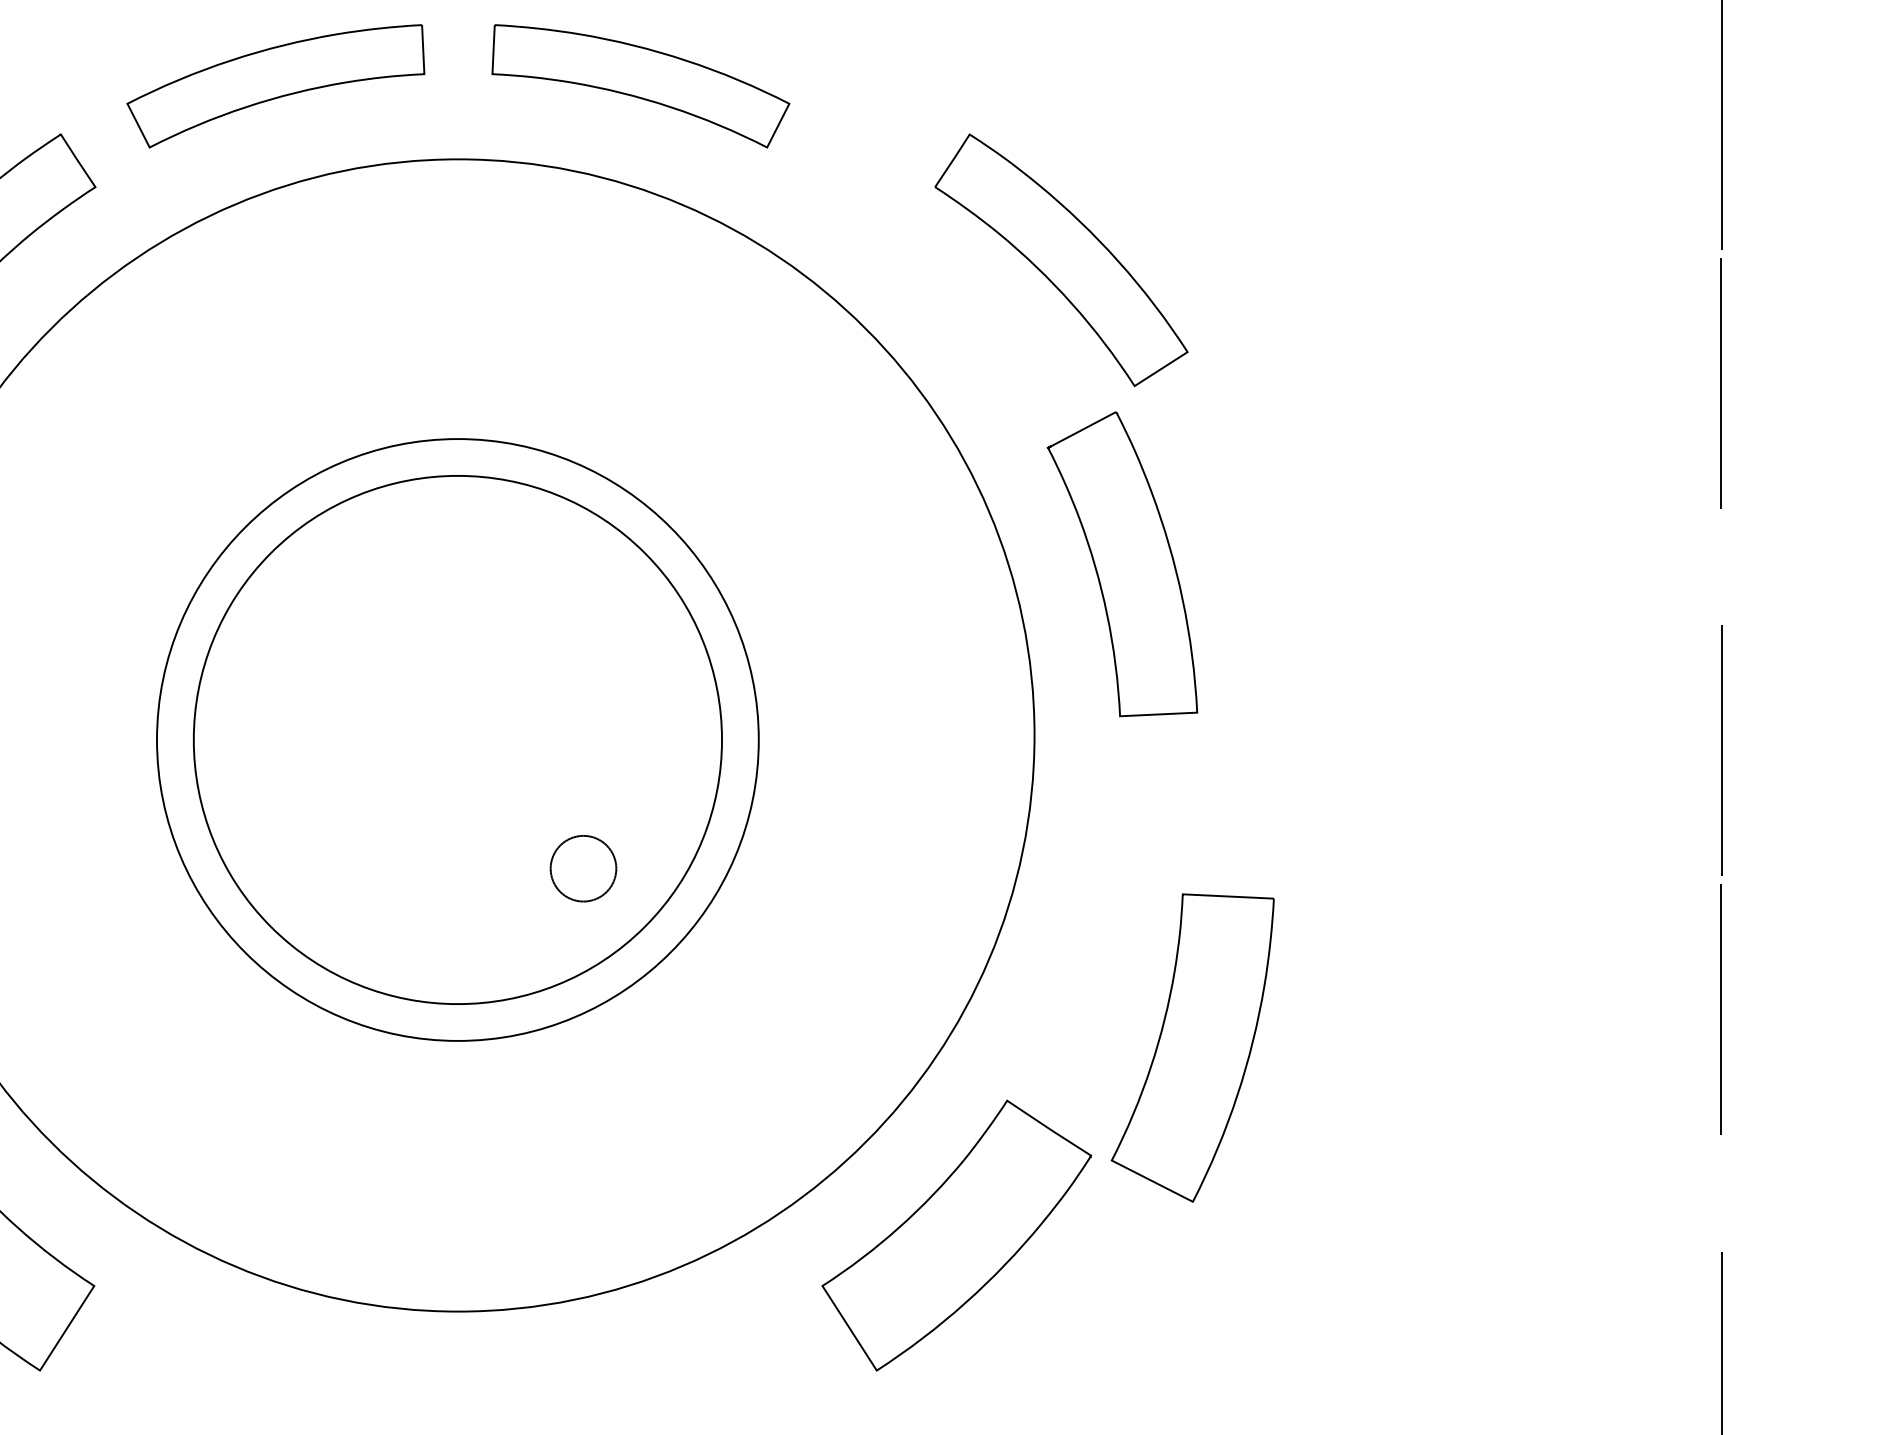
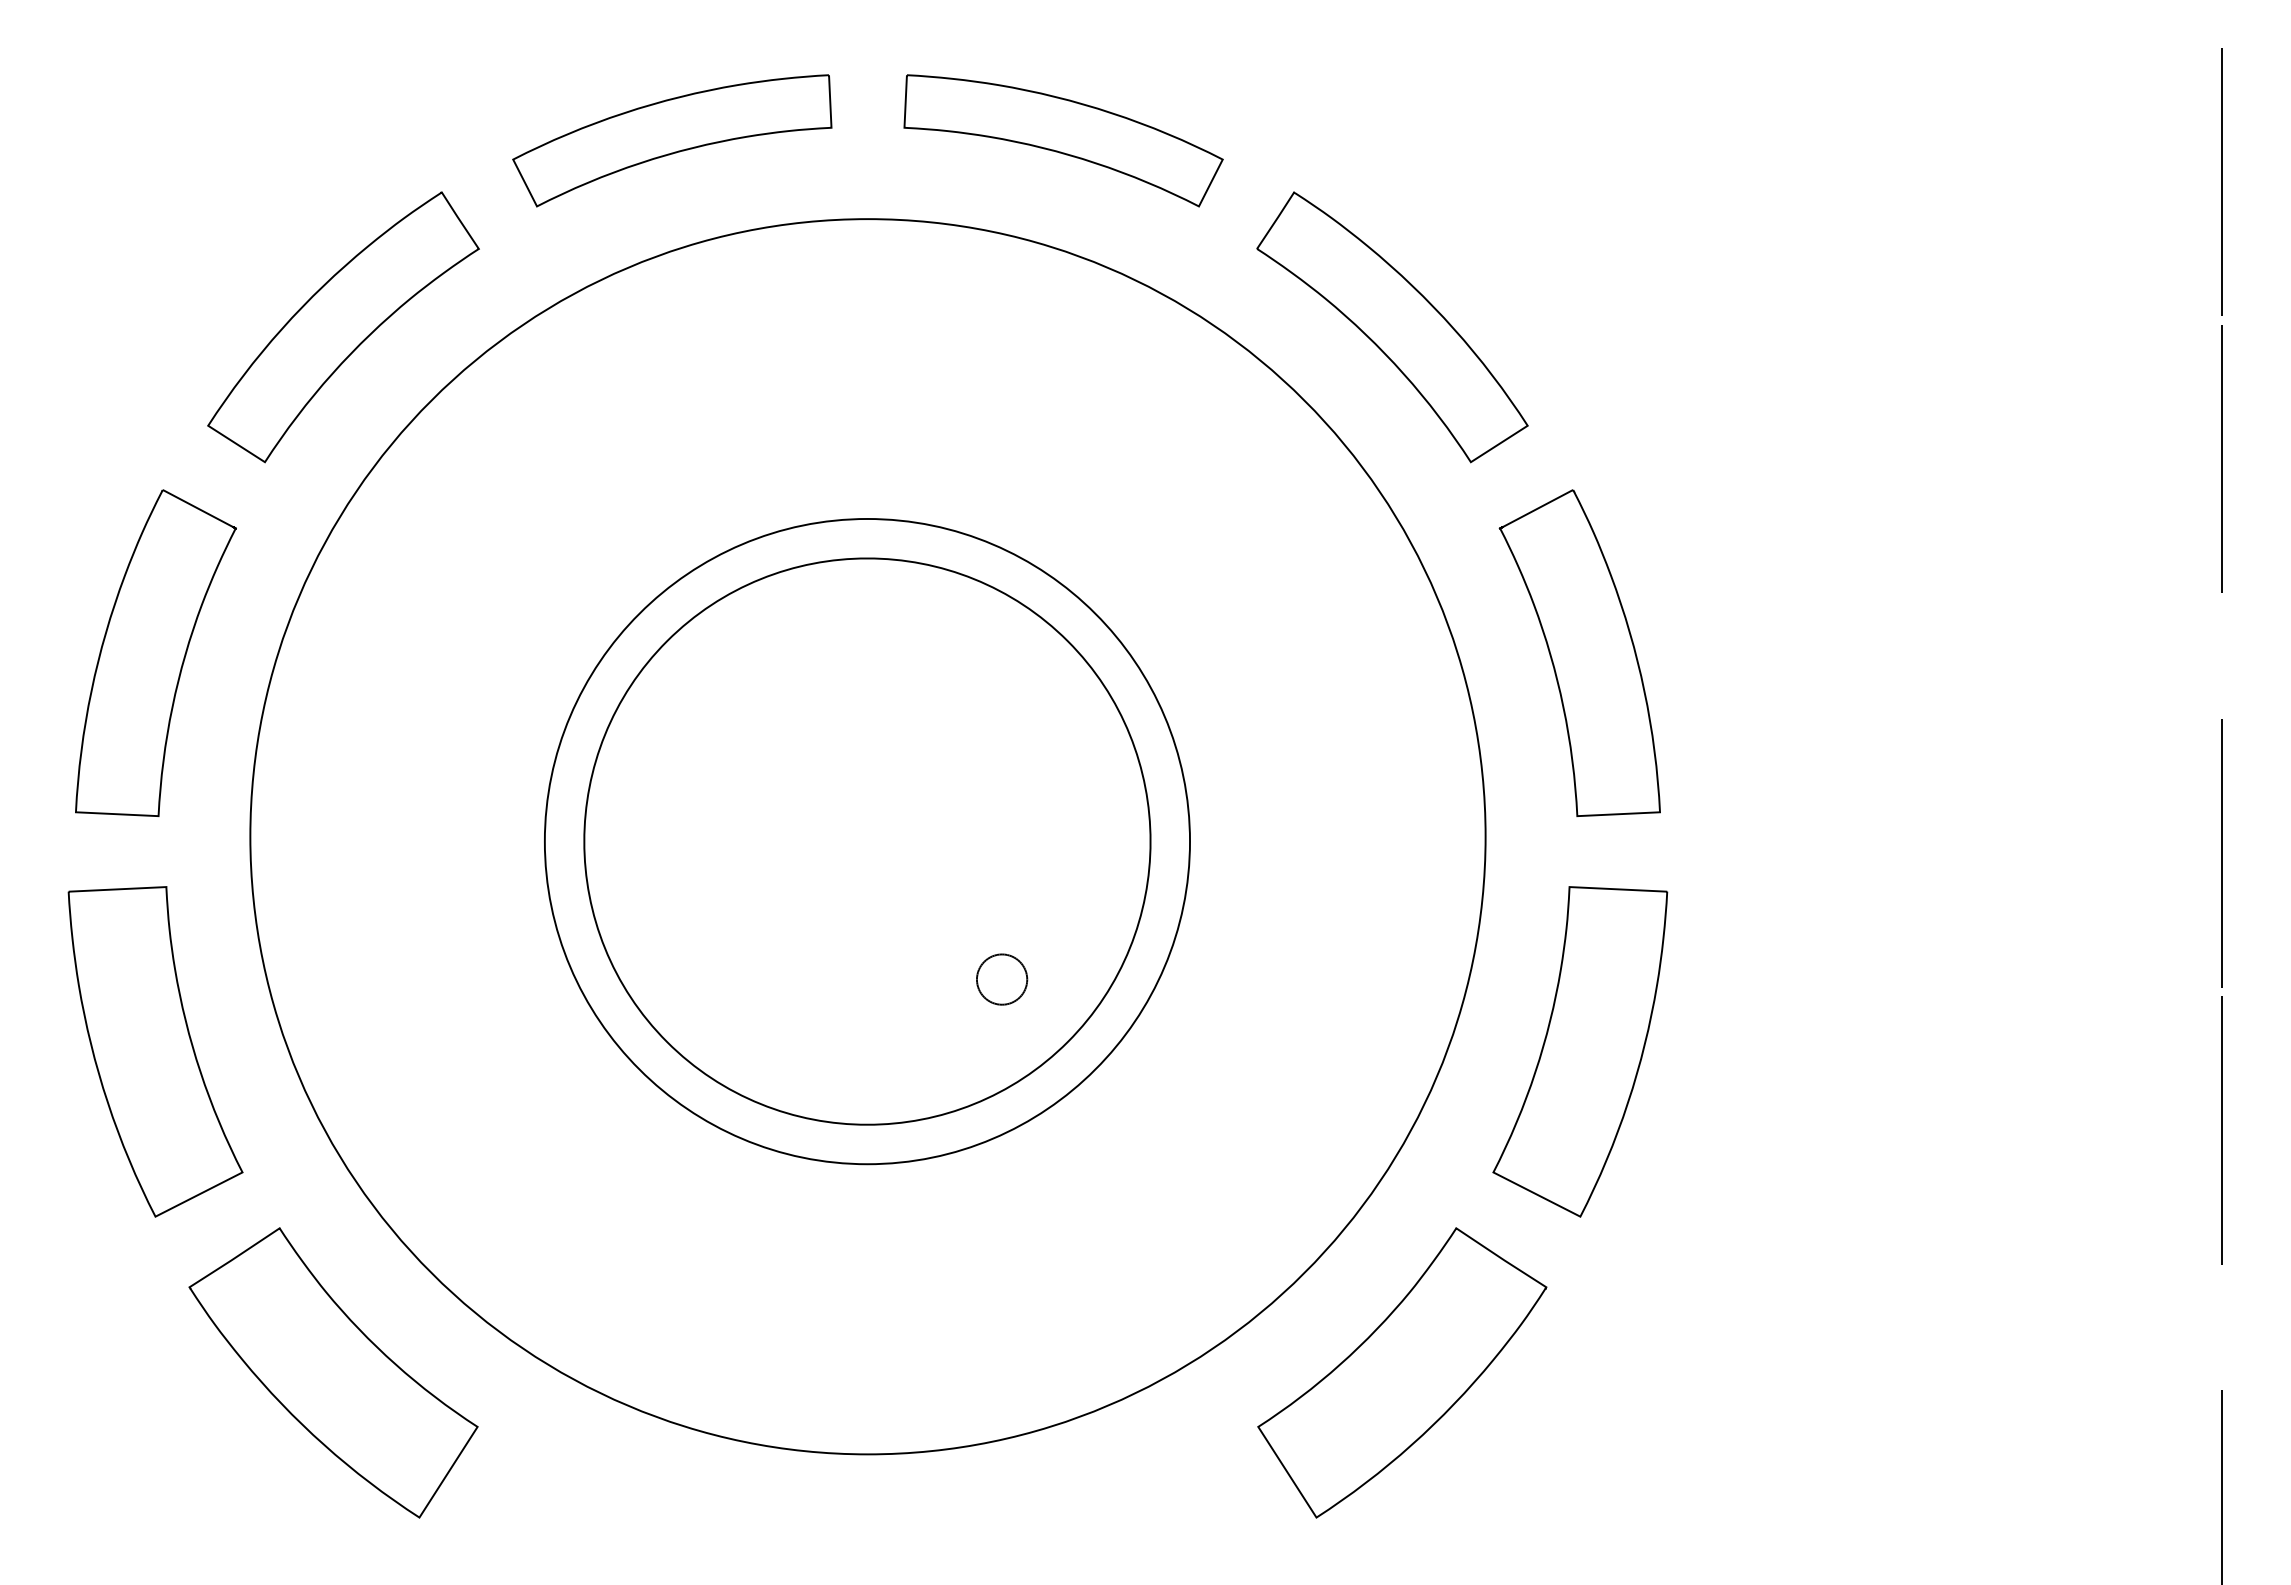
part: (1061, 260) -> (1392, 327), moved
circle: (582, 868) -> (1001, 979), size x0.71
part: (1193, 1047) -> (1580, 1051), moved

